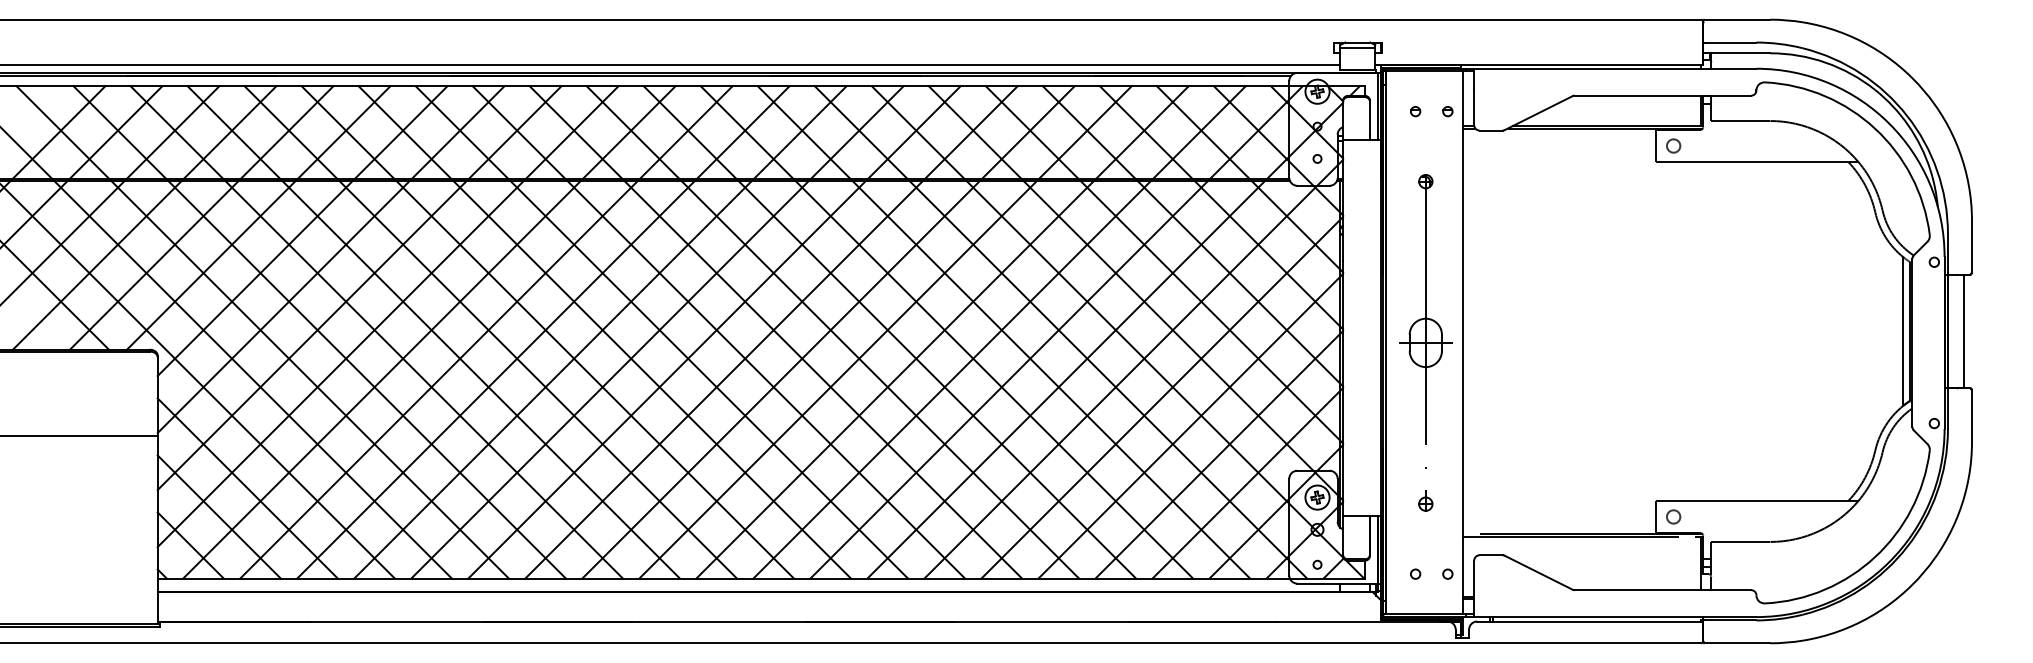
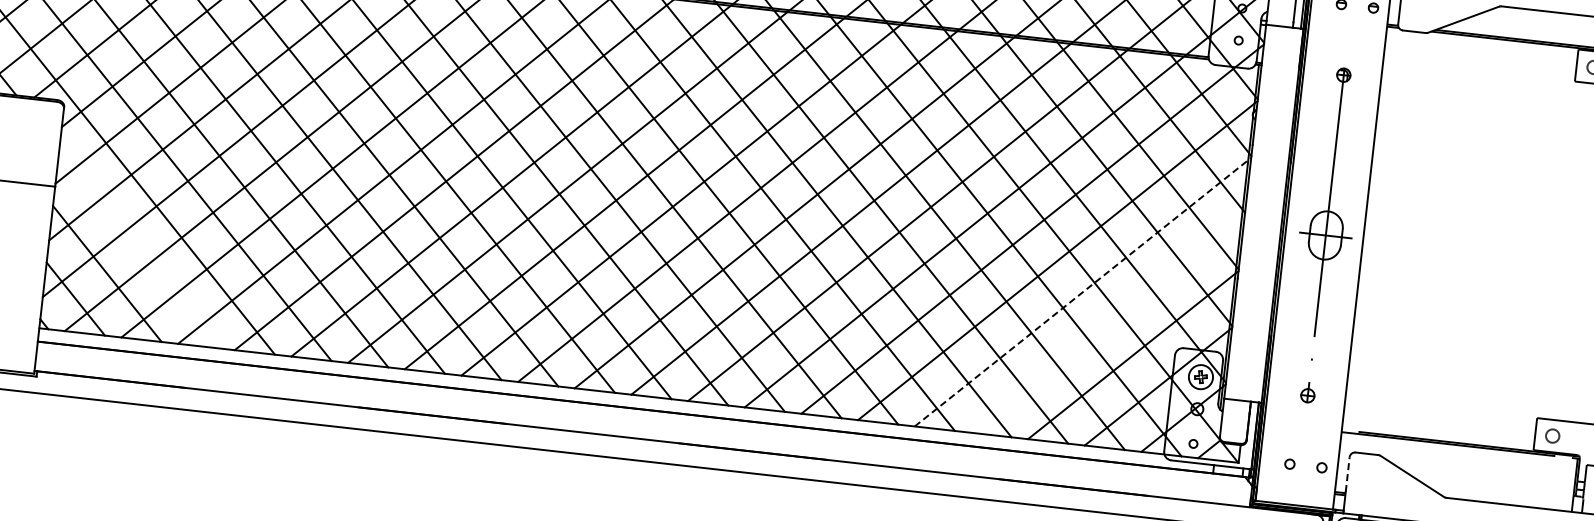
line: (1191, 425) -> (1083, 291), solid -> dashed
line: (1219, 454) -> (1108, 323), removed
line: (247, 488) -> (138, 248), removed
line: (1474, 577) -> (1348, 474), solid -> dashed

